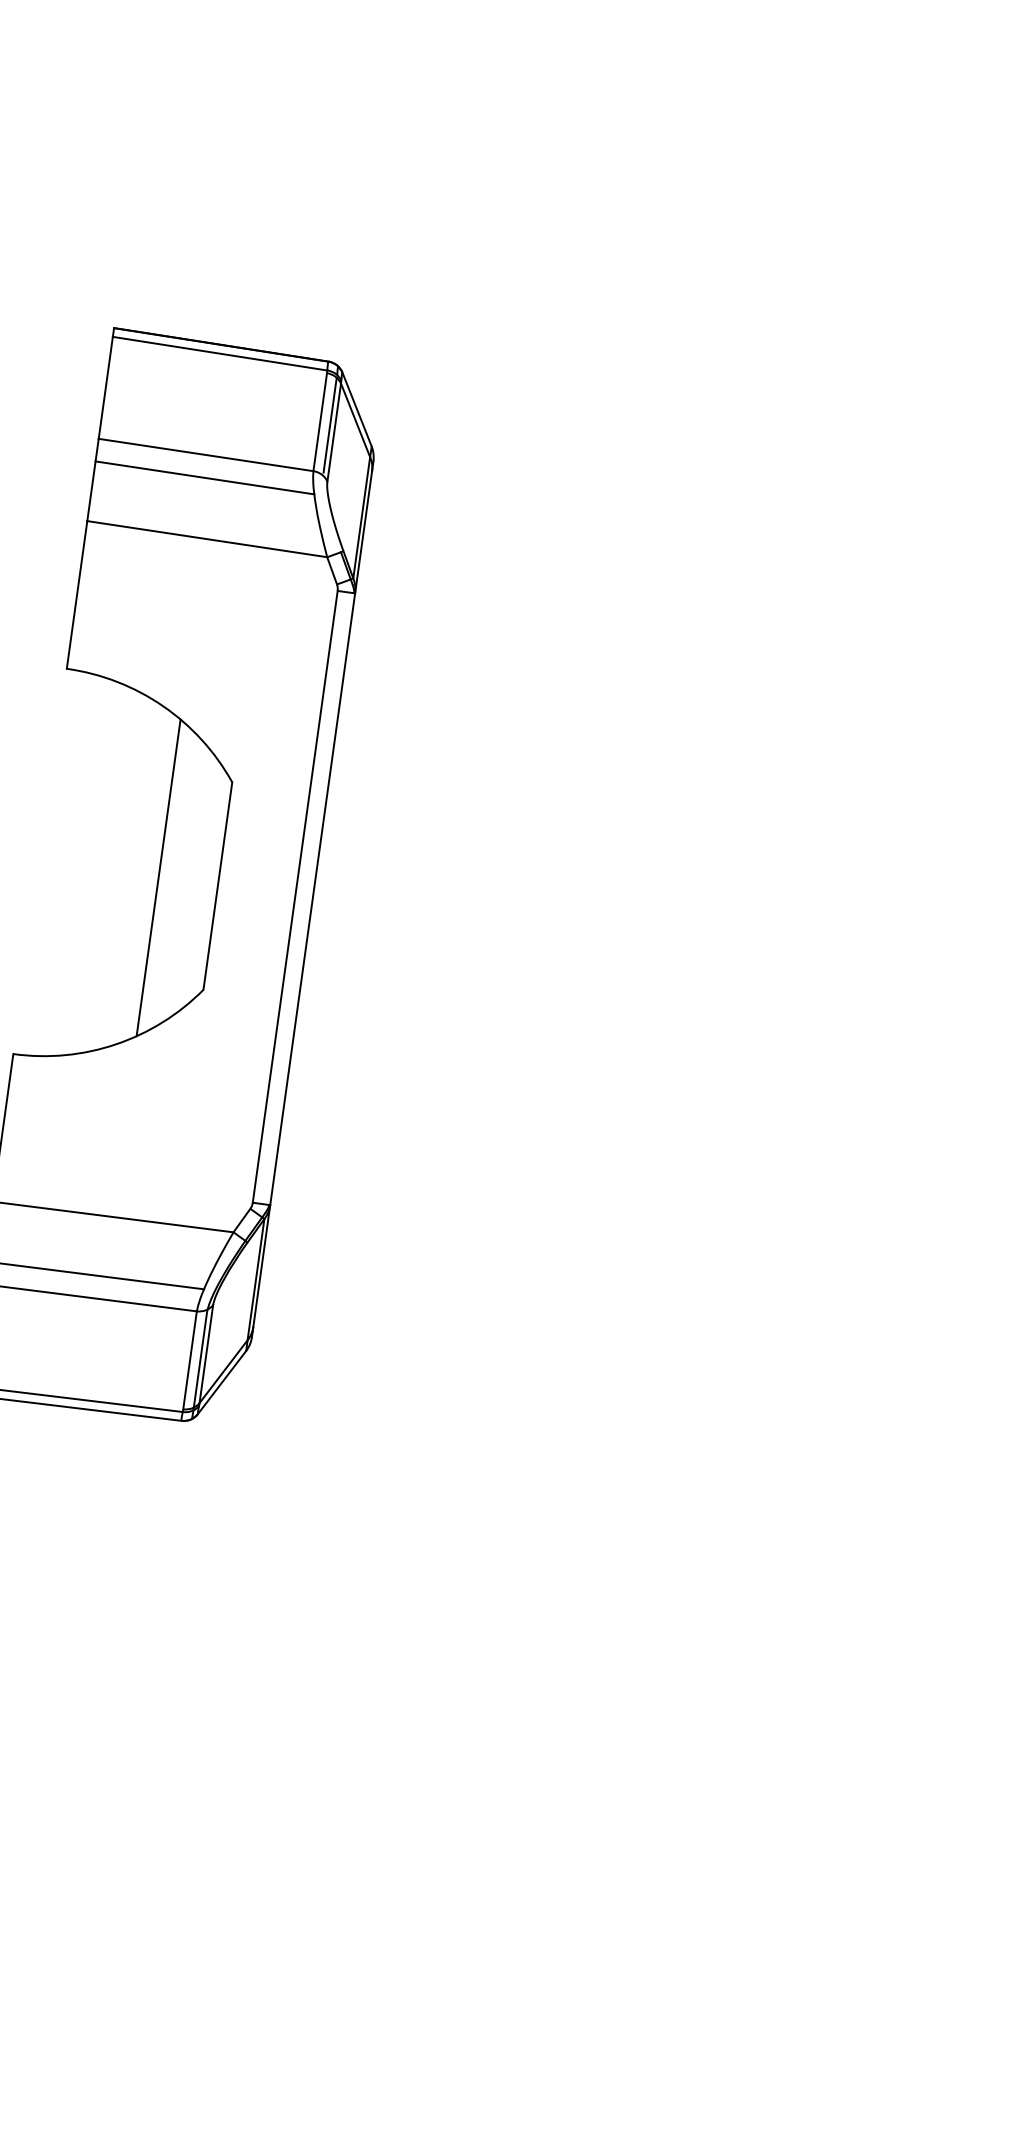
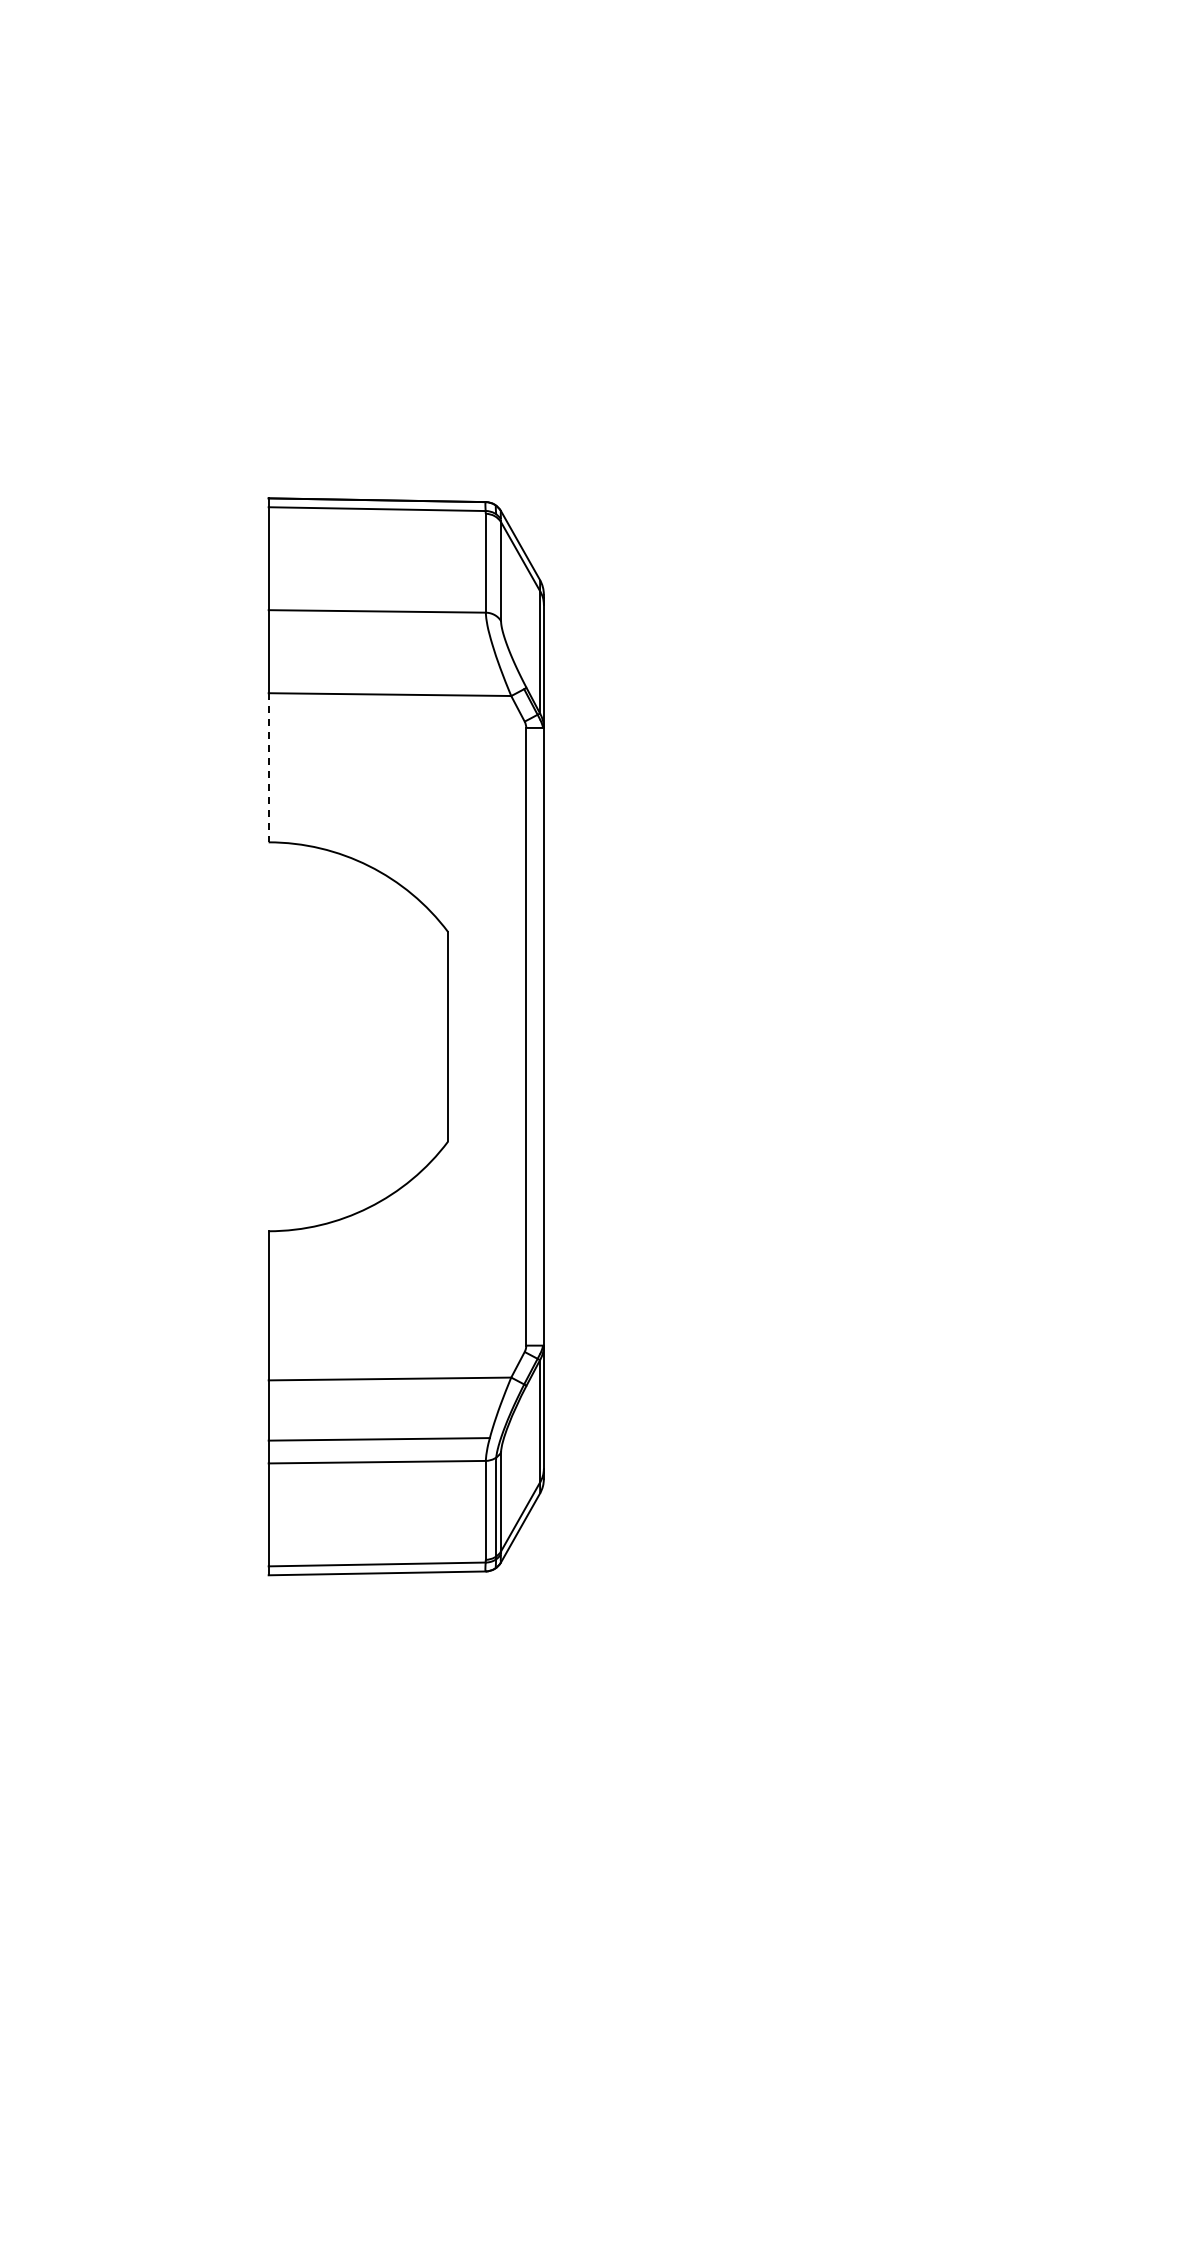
line: (330, 424) -> (496, 564), removed
line: (204, 477) -> (378, 633), removed
line: (76, 594) -> (268, 767), solid -> dashed
line: (158, 877) -> (388, 1036), removed

